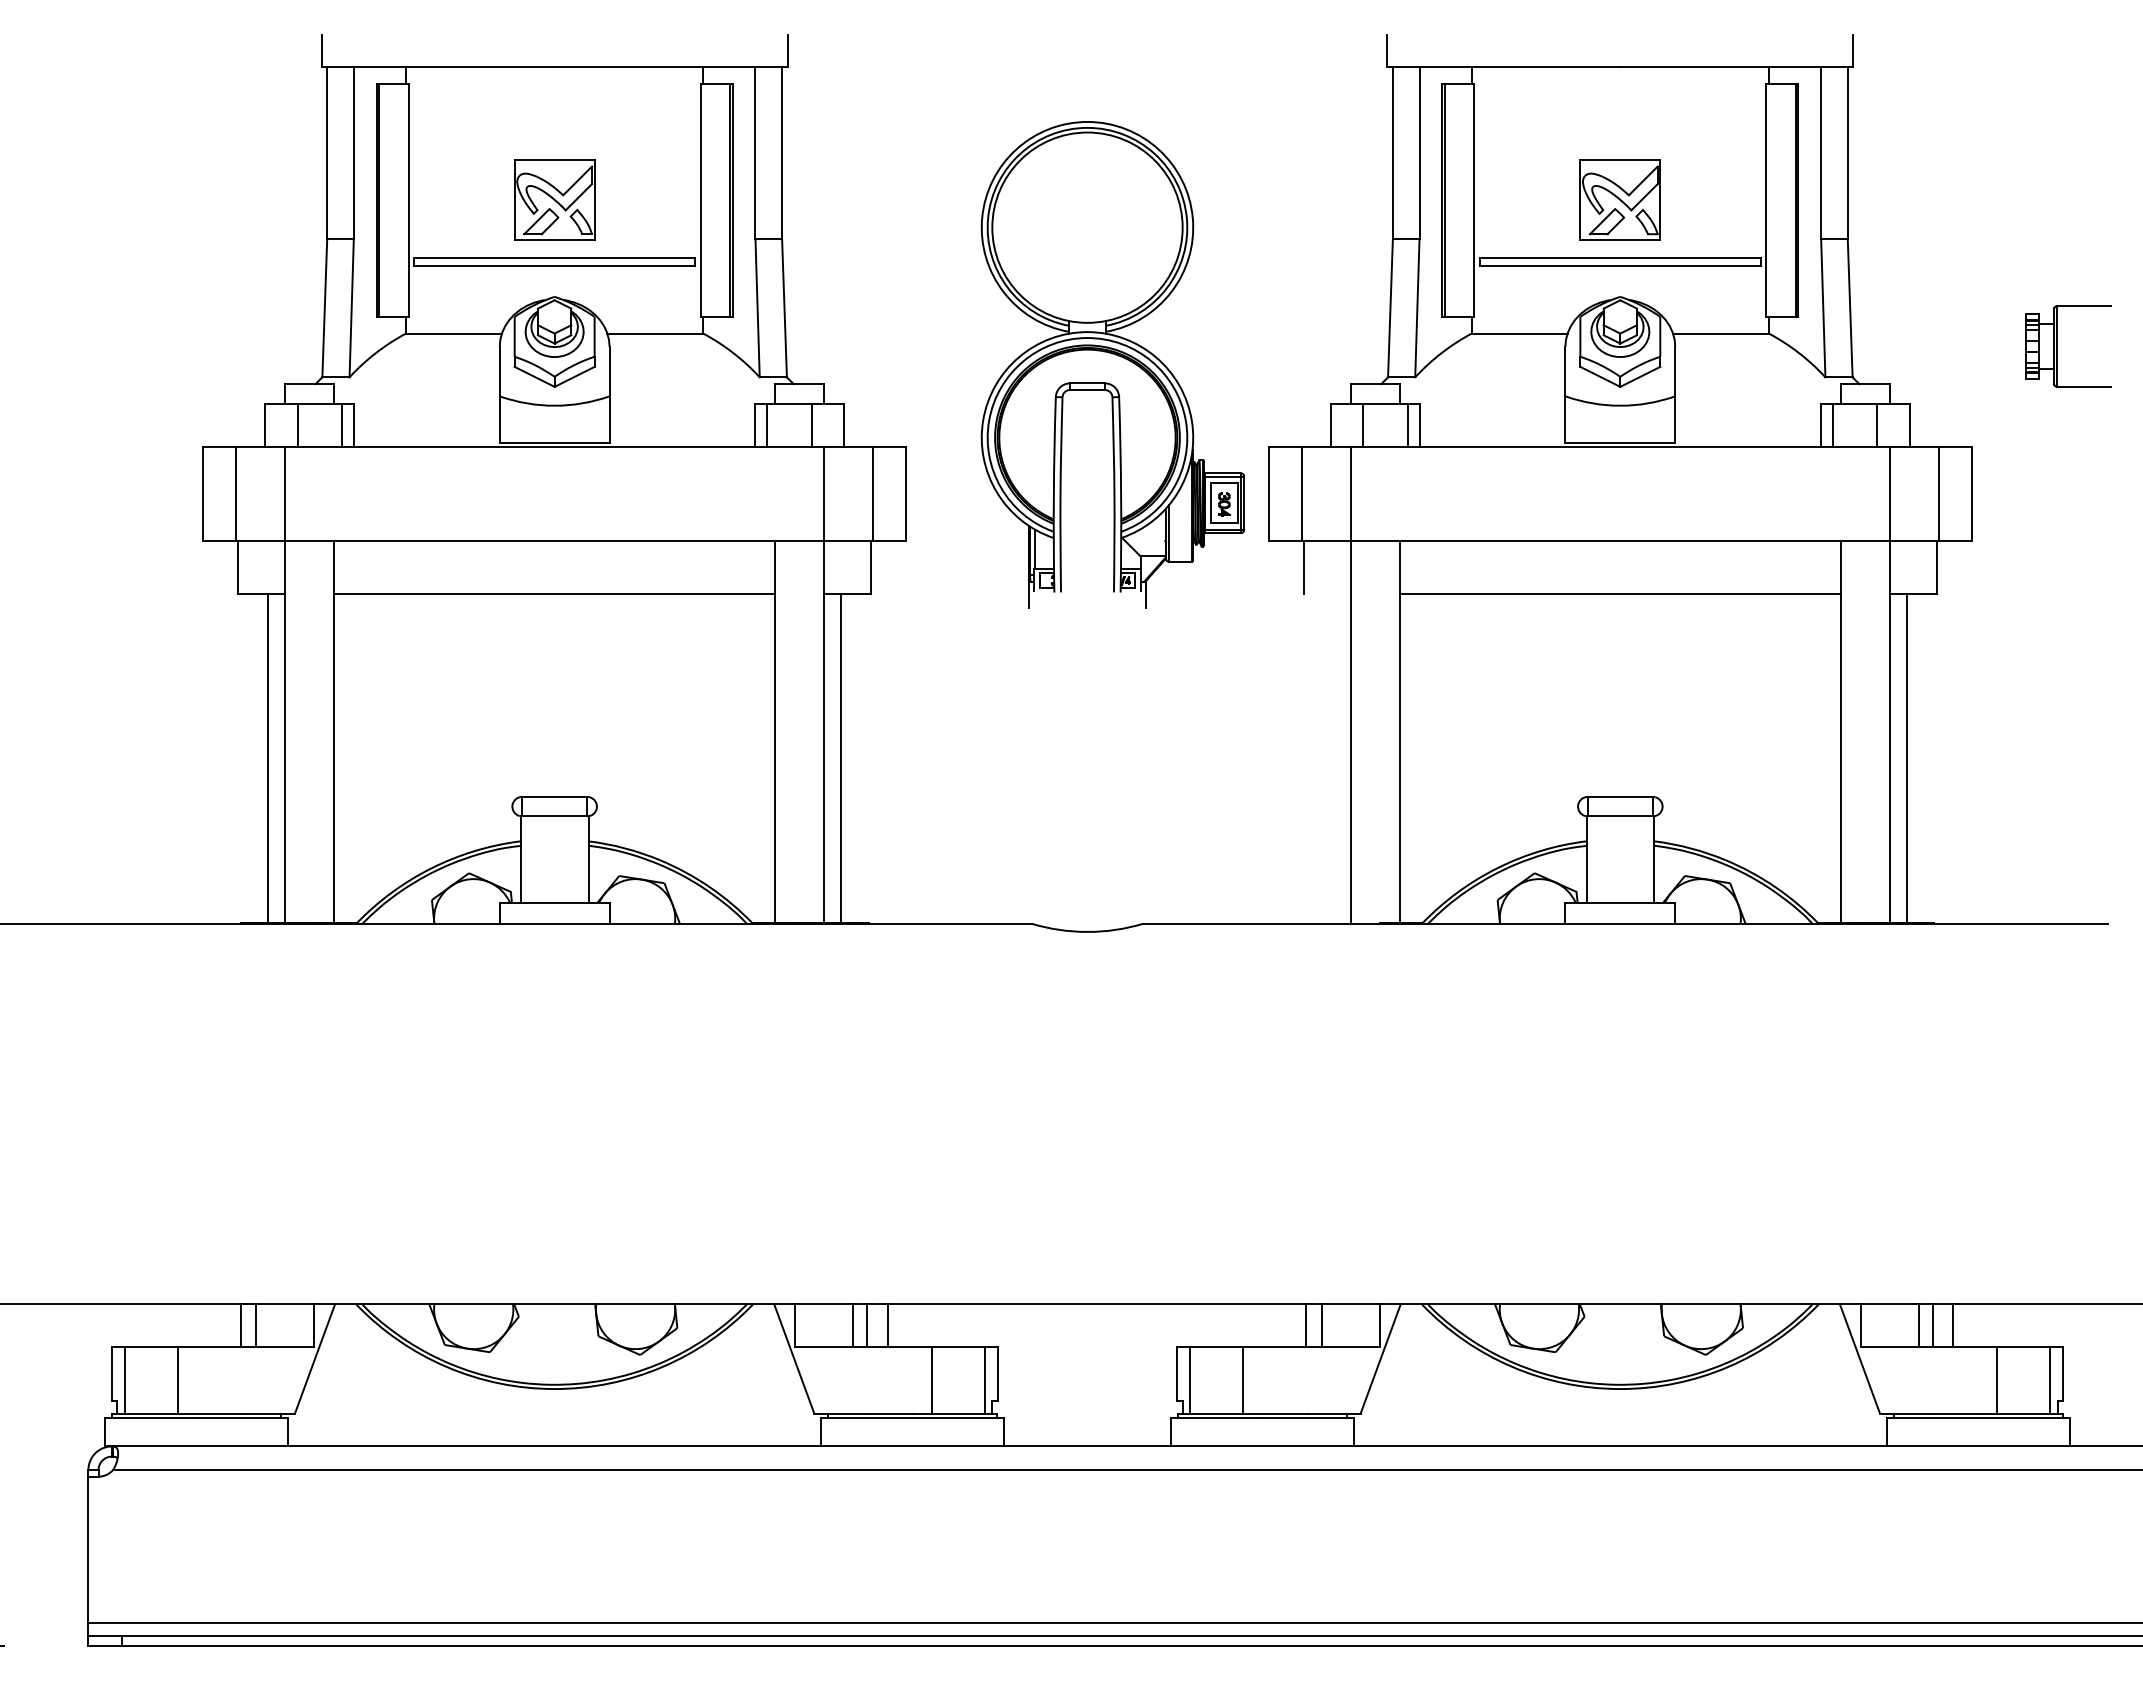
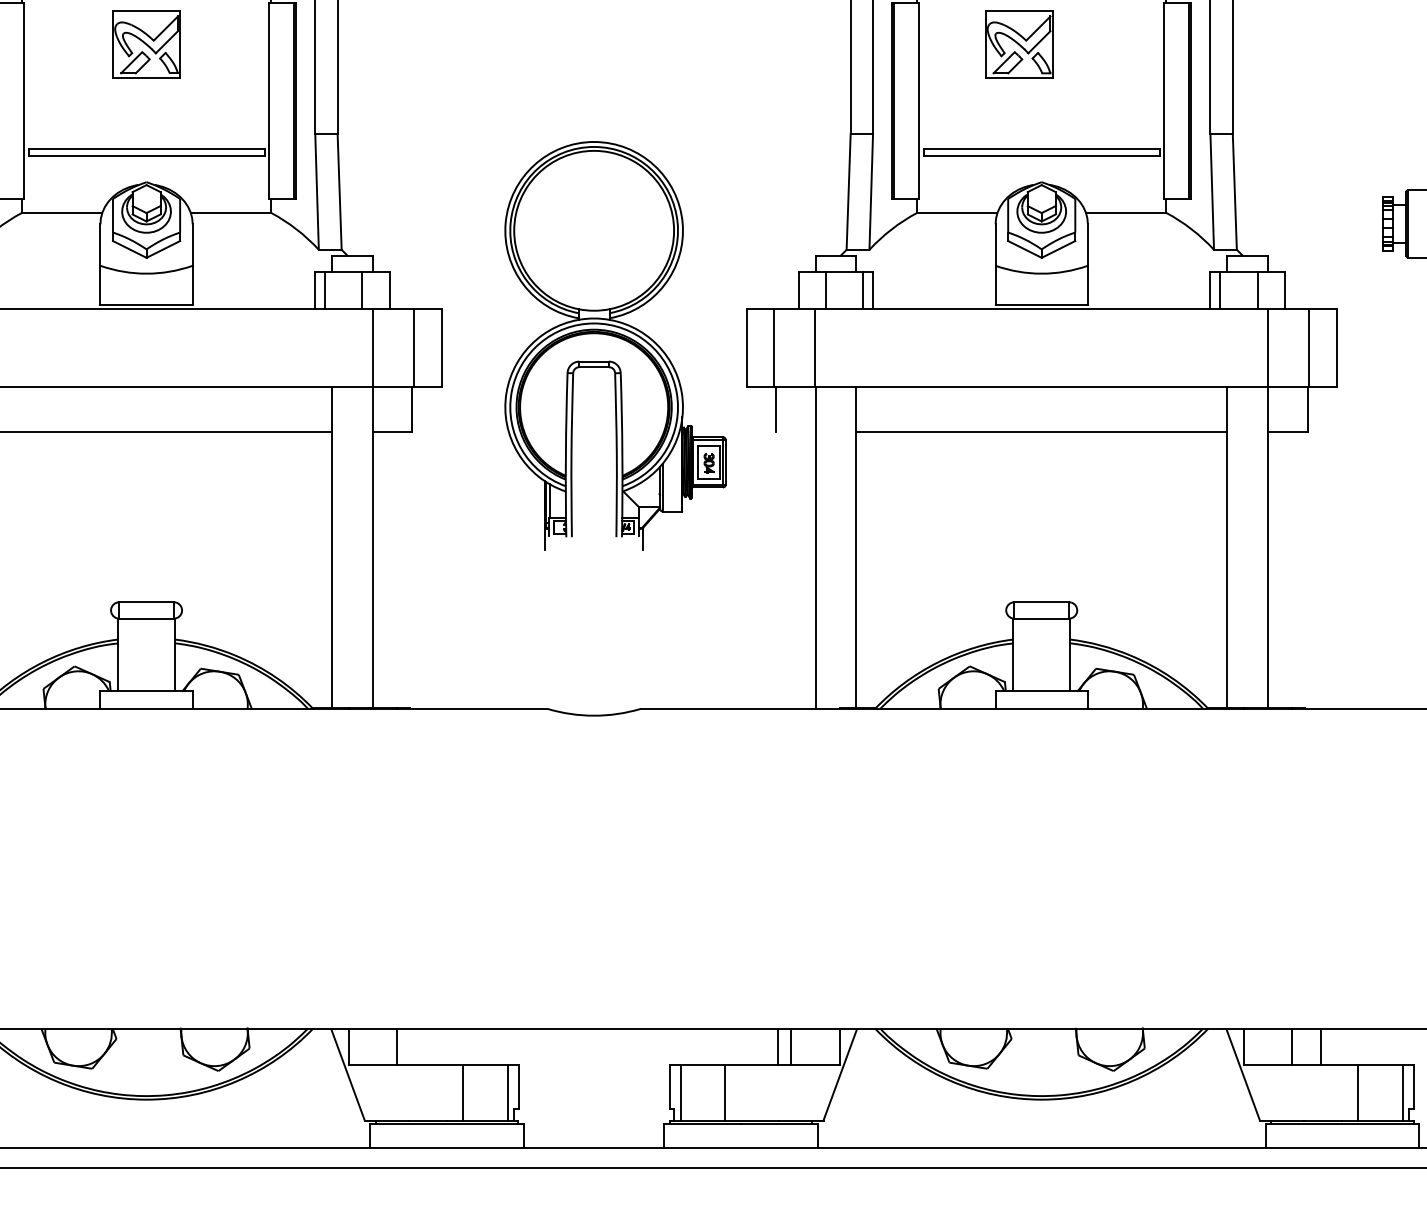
part: (554, 199) -> (146, 44), moved
part: (1619, 199) -> (1018, 44), moved
part: (1112, 364) -> (615, 345), moved
line: (841, 758) -> (387, 570), removed
line: (1906, 758) -> (1282, 570), removed
line: (867, 1325) -> (409, 1046), removed
line: (887, 1325) -> (426, 1046), removed
line: (1933, 1325) -> (1304, 1046), removed

